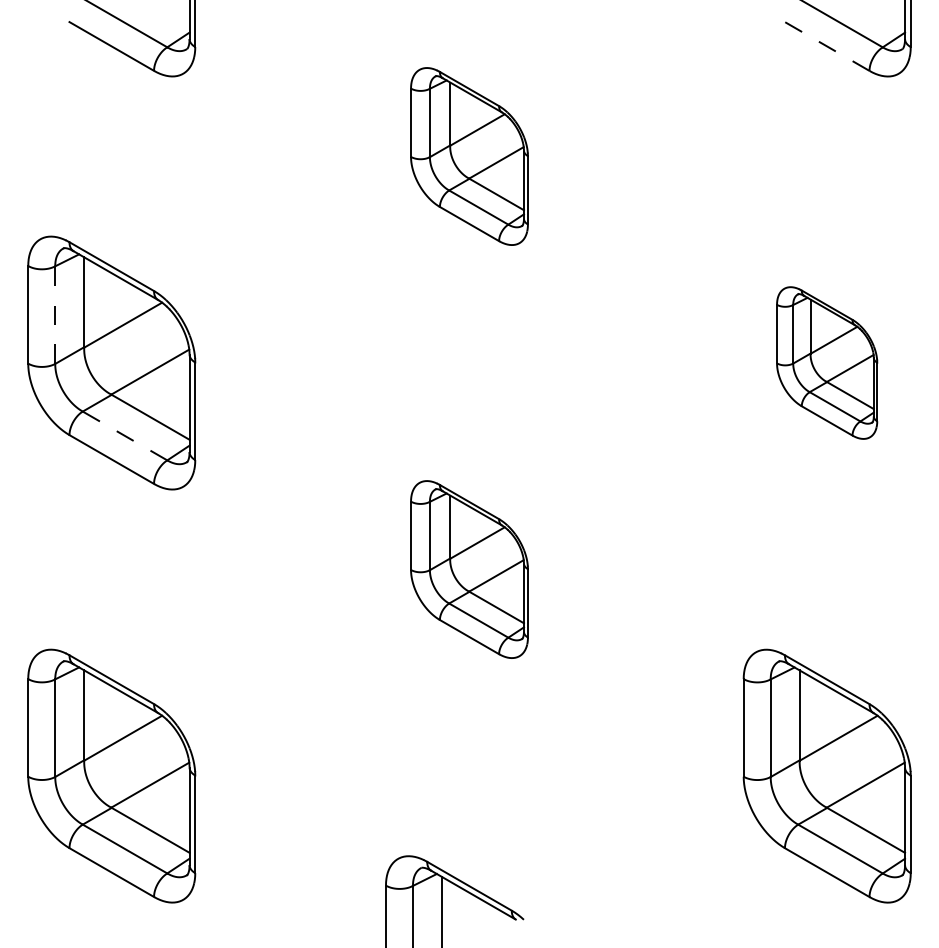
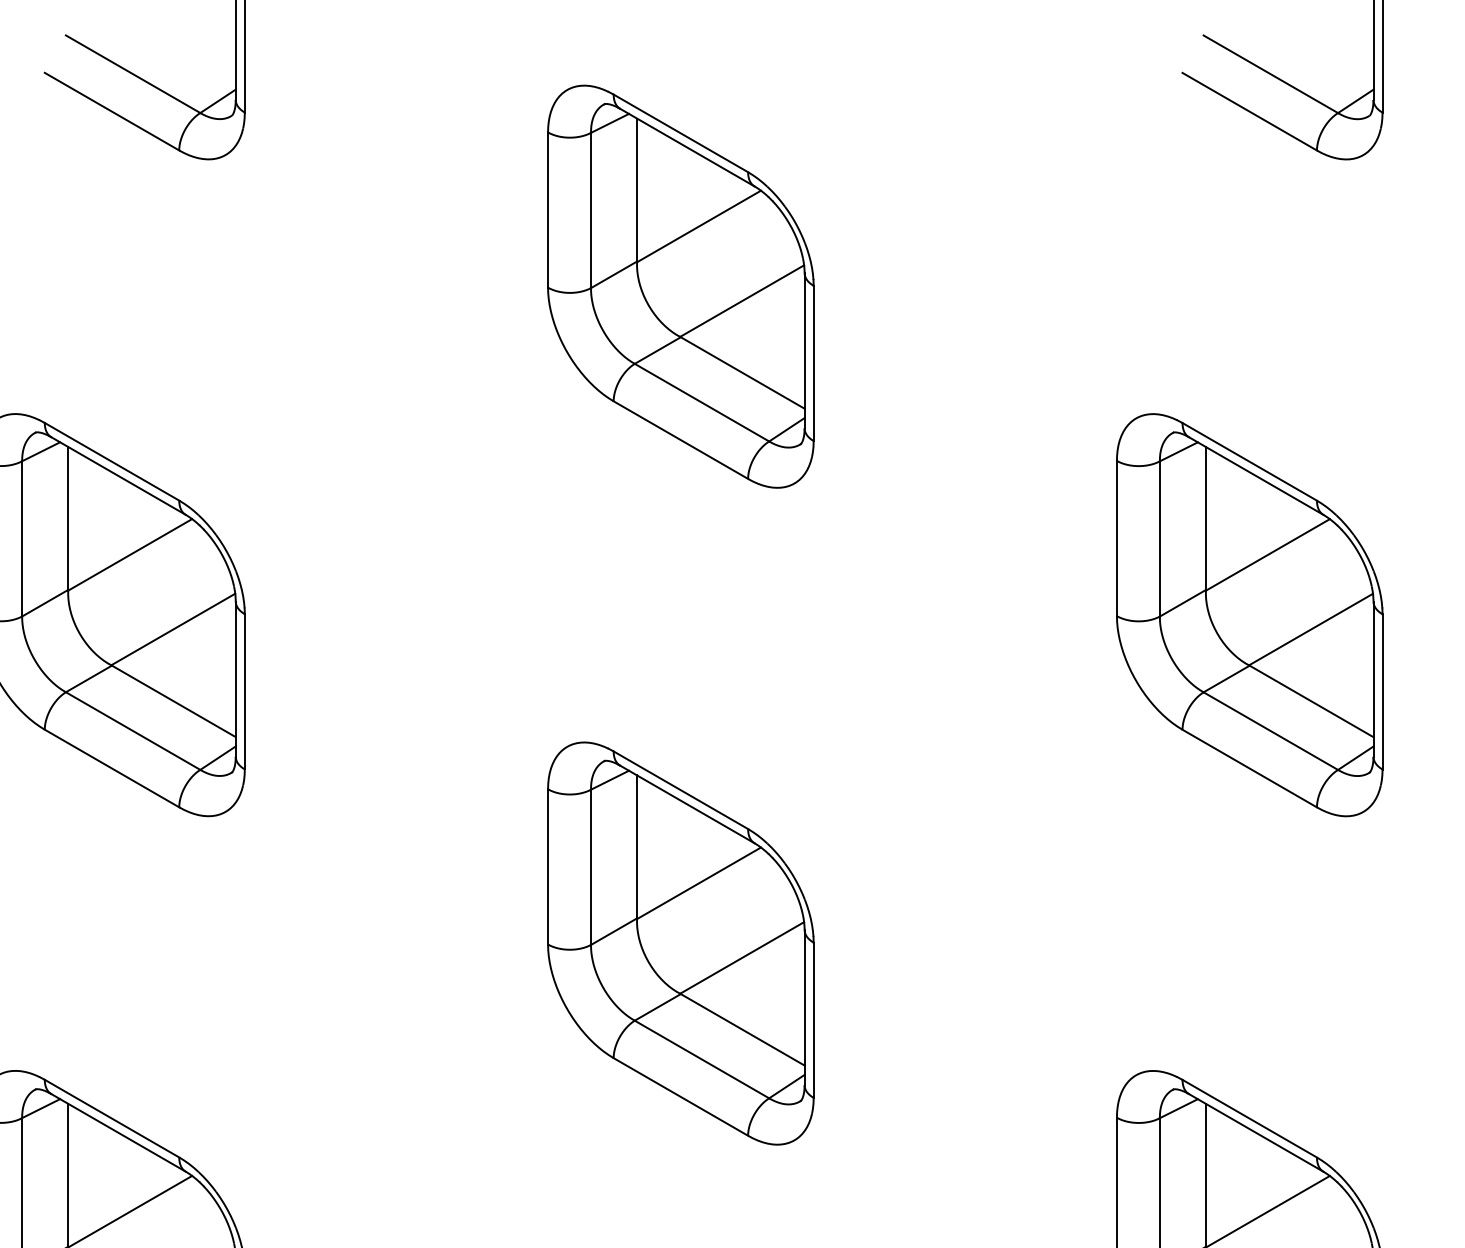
line: (827, 46) -> (1250, 111), dashed -> solid
part: (469, 156) -> (680, 286), size x1.43
line: (55, 315) -> (22, 539), dashed -> solid
part: (826, 362) -> (1248, 614), size x1.67
line: (125, 435) -> (133, 730), dashed -> solid
part: (469, 569) -> (680, 943), size x1.43

